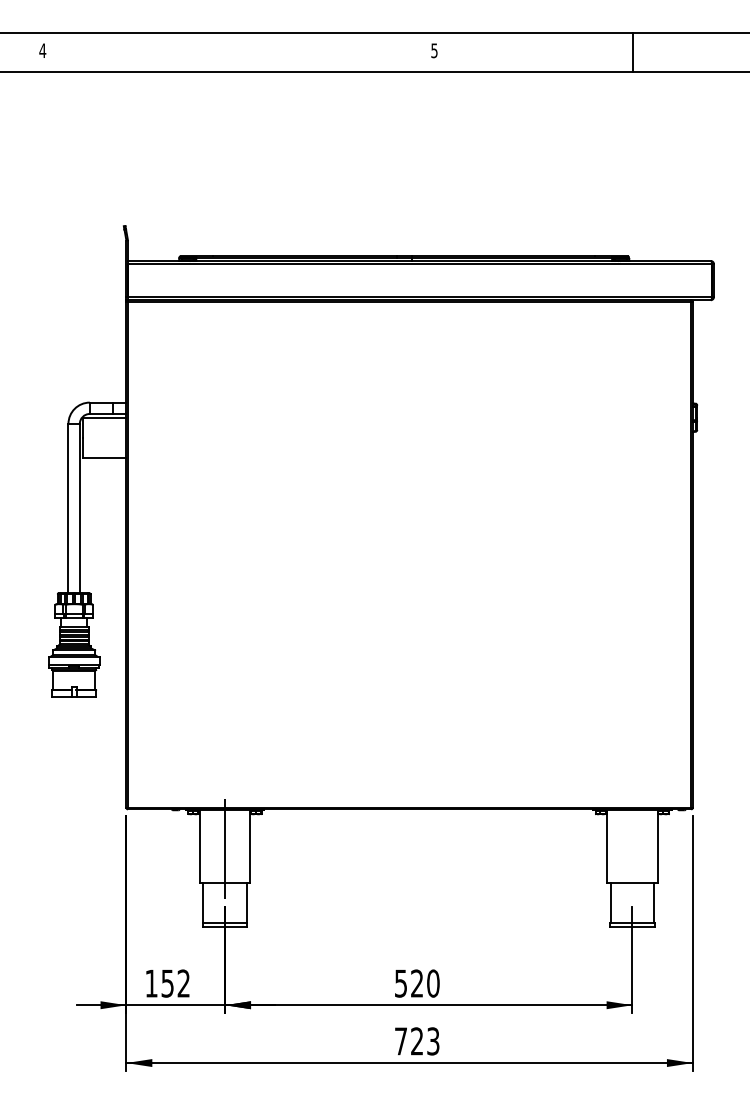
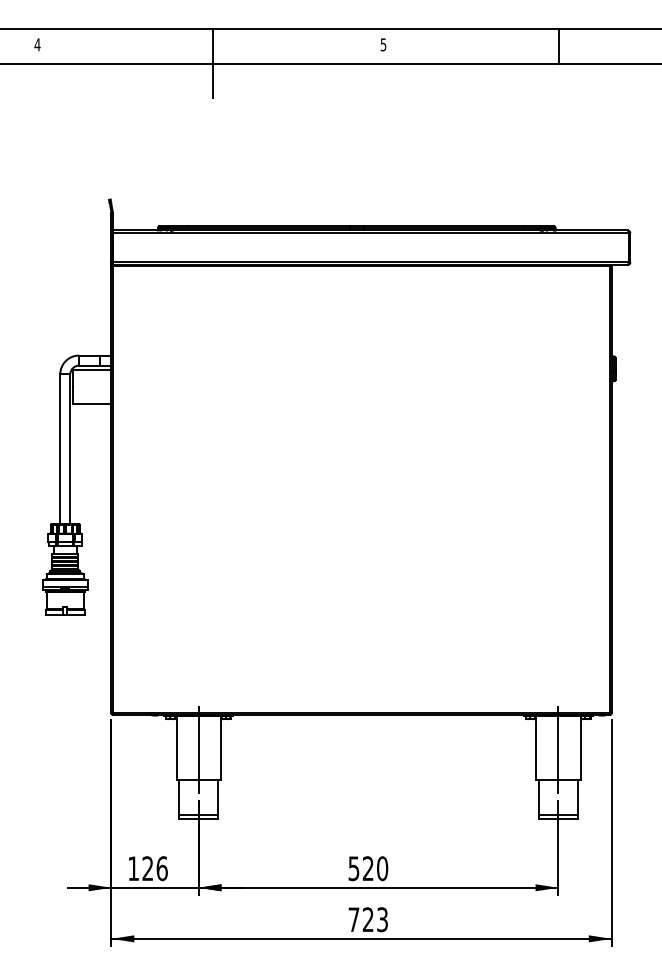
line: (240, 72) -> (212, 64), added
line: (632, 846) -> (558, 747), added
text: (175, 983) -> (154, 868), 152 -> 126

